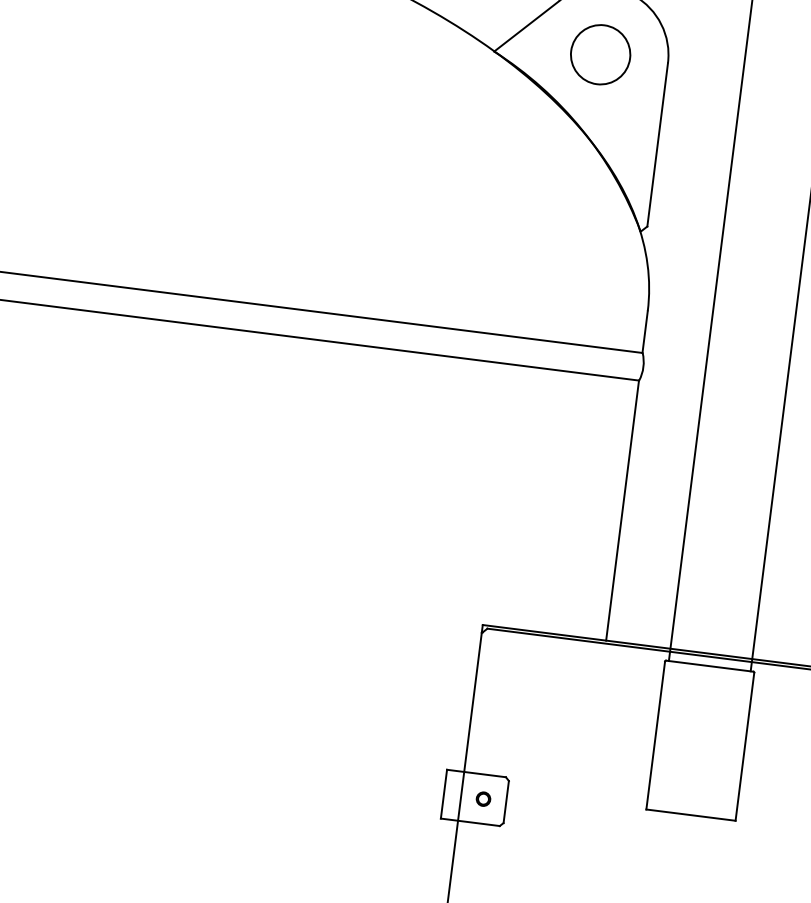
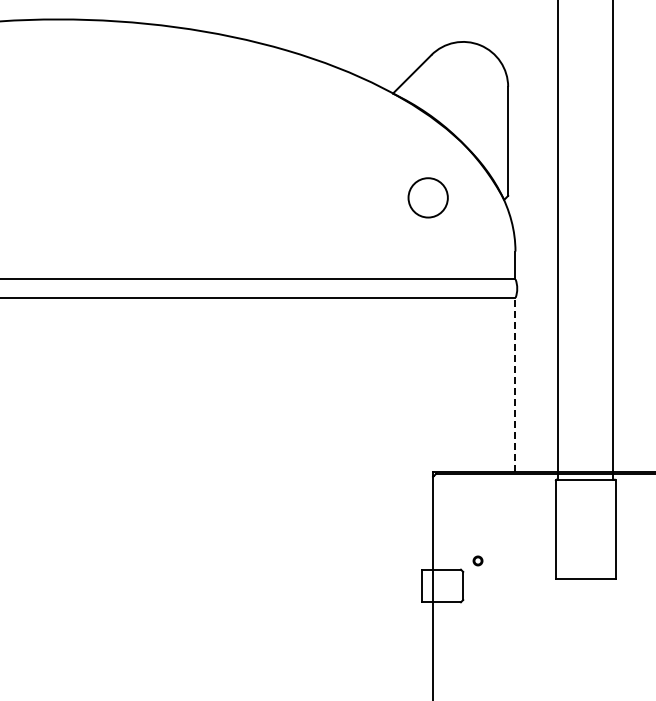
circle: (599, 54) -> (427, 197), moved
line: (622, 510) -> (515, 384), solid -> dashed
part: (482, 798) -> (477, 560), moved

